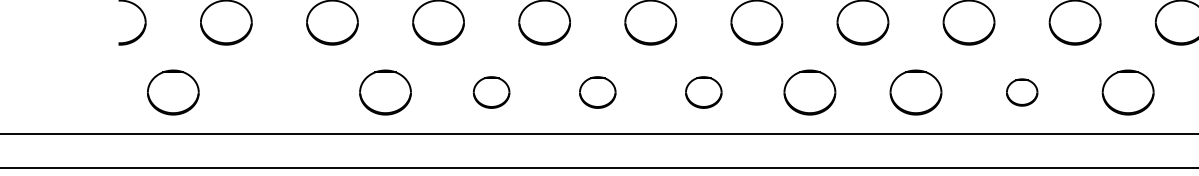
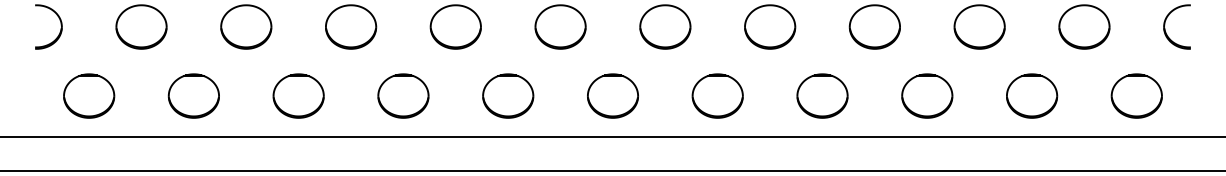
part: (278, 91) -> (193, 95), added
part: (491, 91) -> (403, 95), size x1.43
part: (597, 91) -> (508, 95), size x1.43
part: (703, 91) -> (612, 95), size x1.43
part: (1022, 91) -> (927, 95), size x1.67

